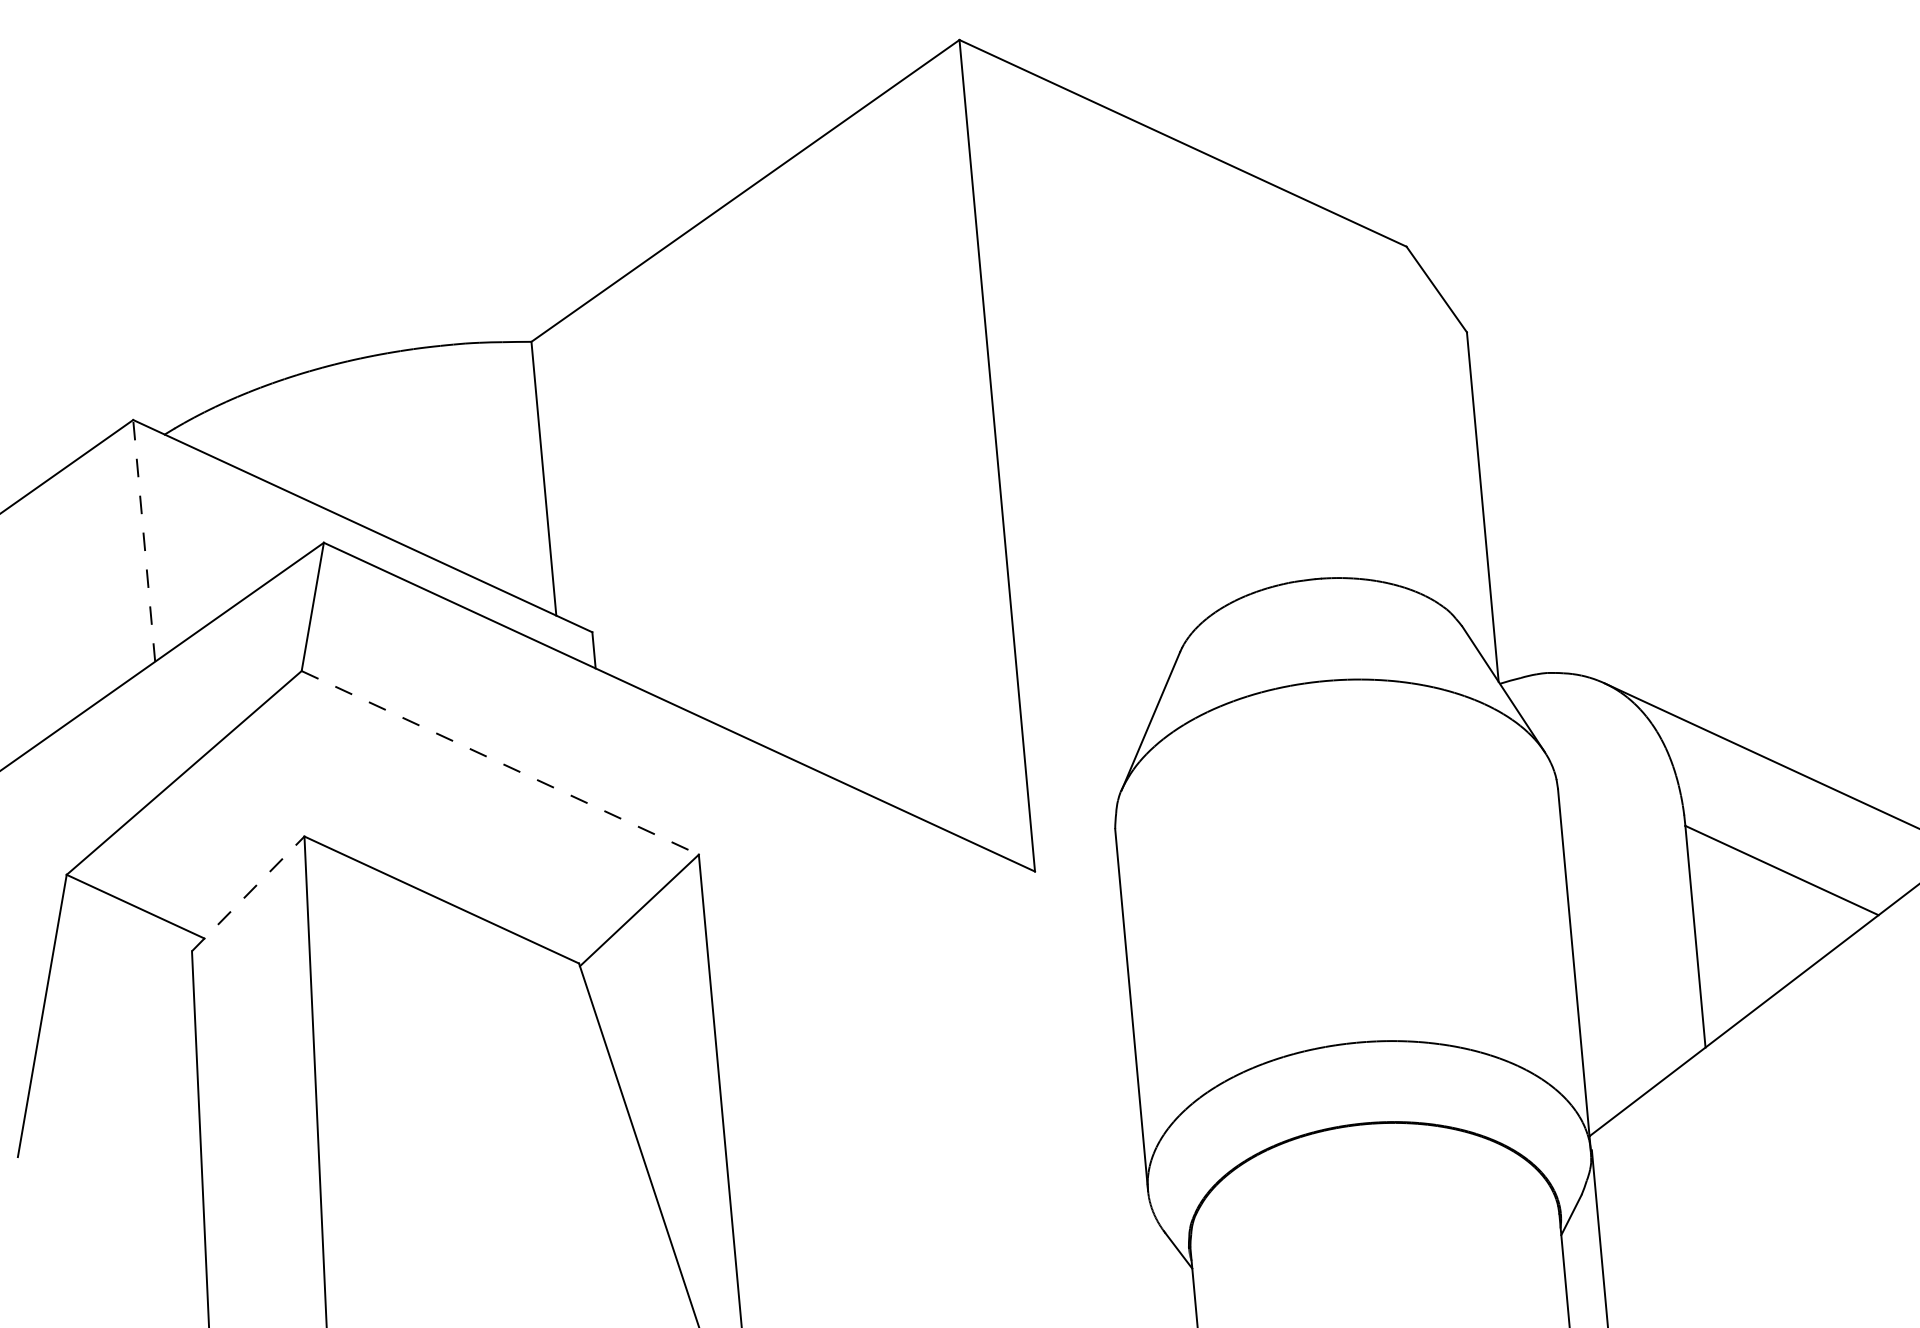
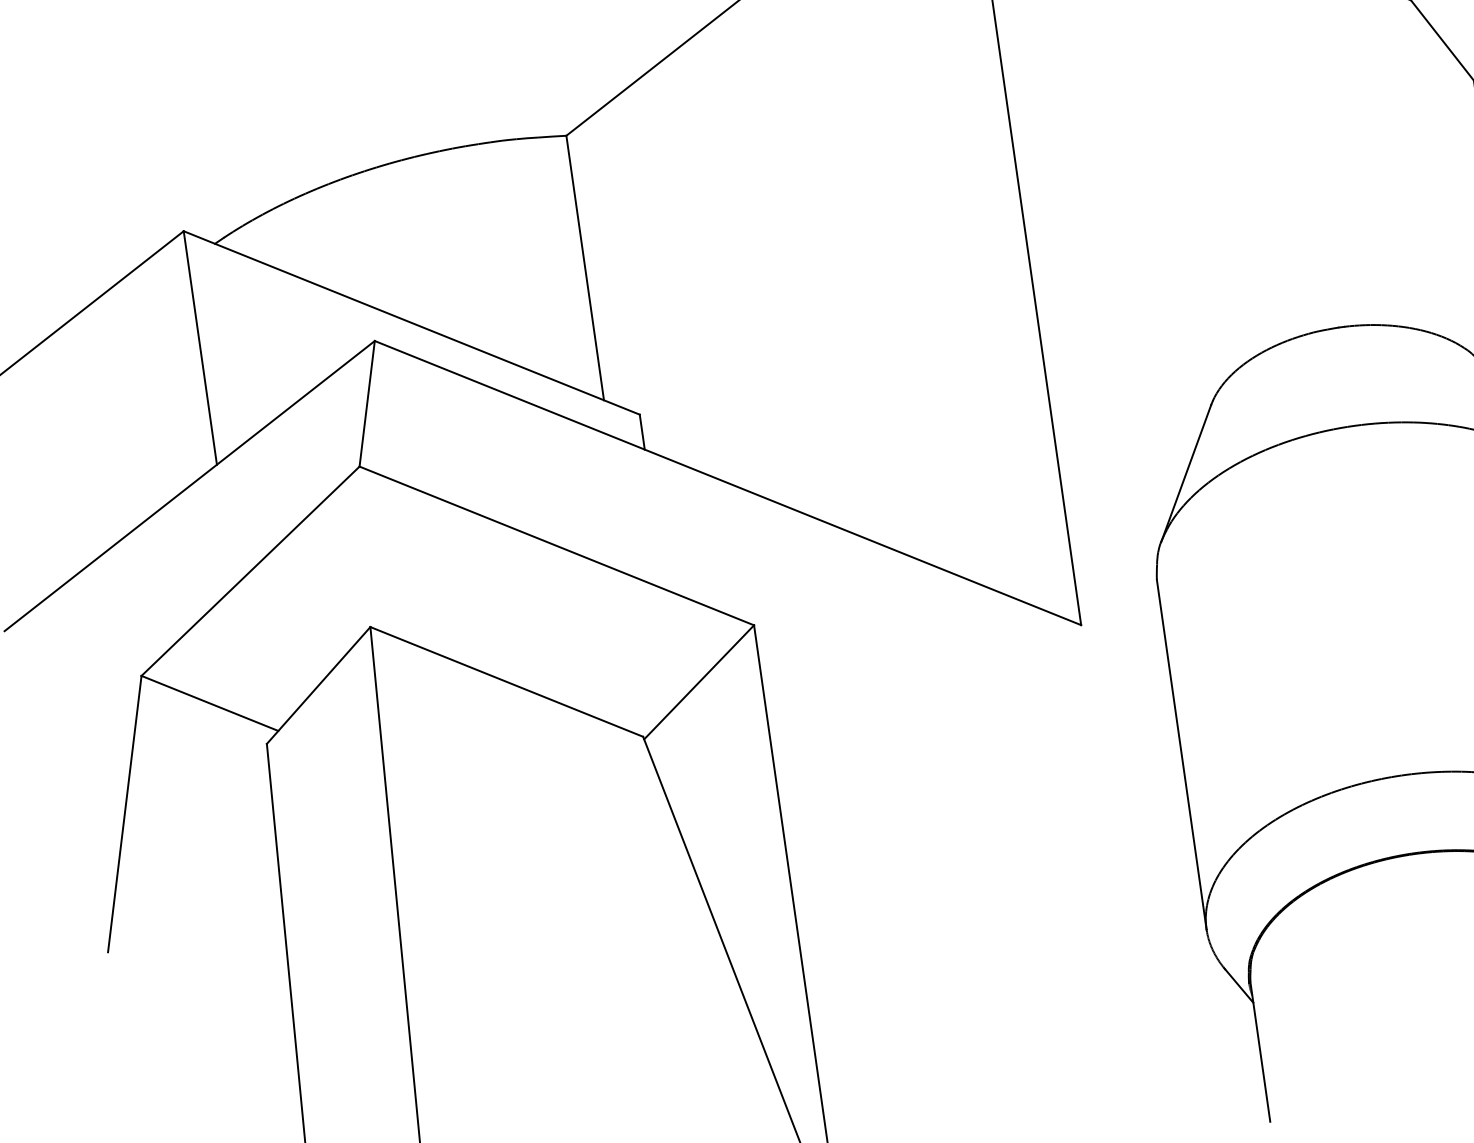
line: (144, 540) -> (200, 347), dashed -> solid
line: (500, 762) -> (557, 545), dashed -> solid
line: (248, 893) -> (318, 685), dashed -> solid

